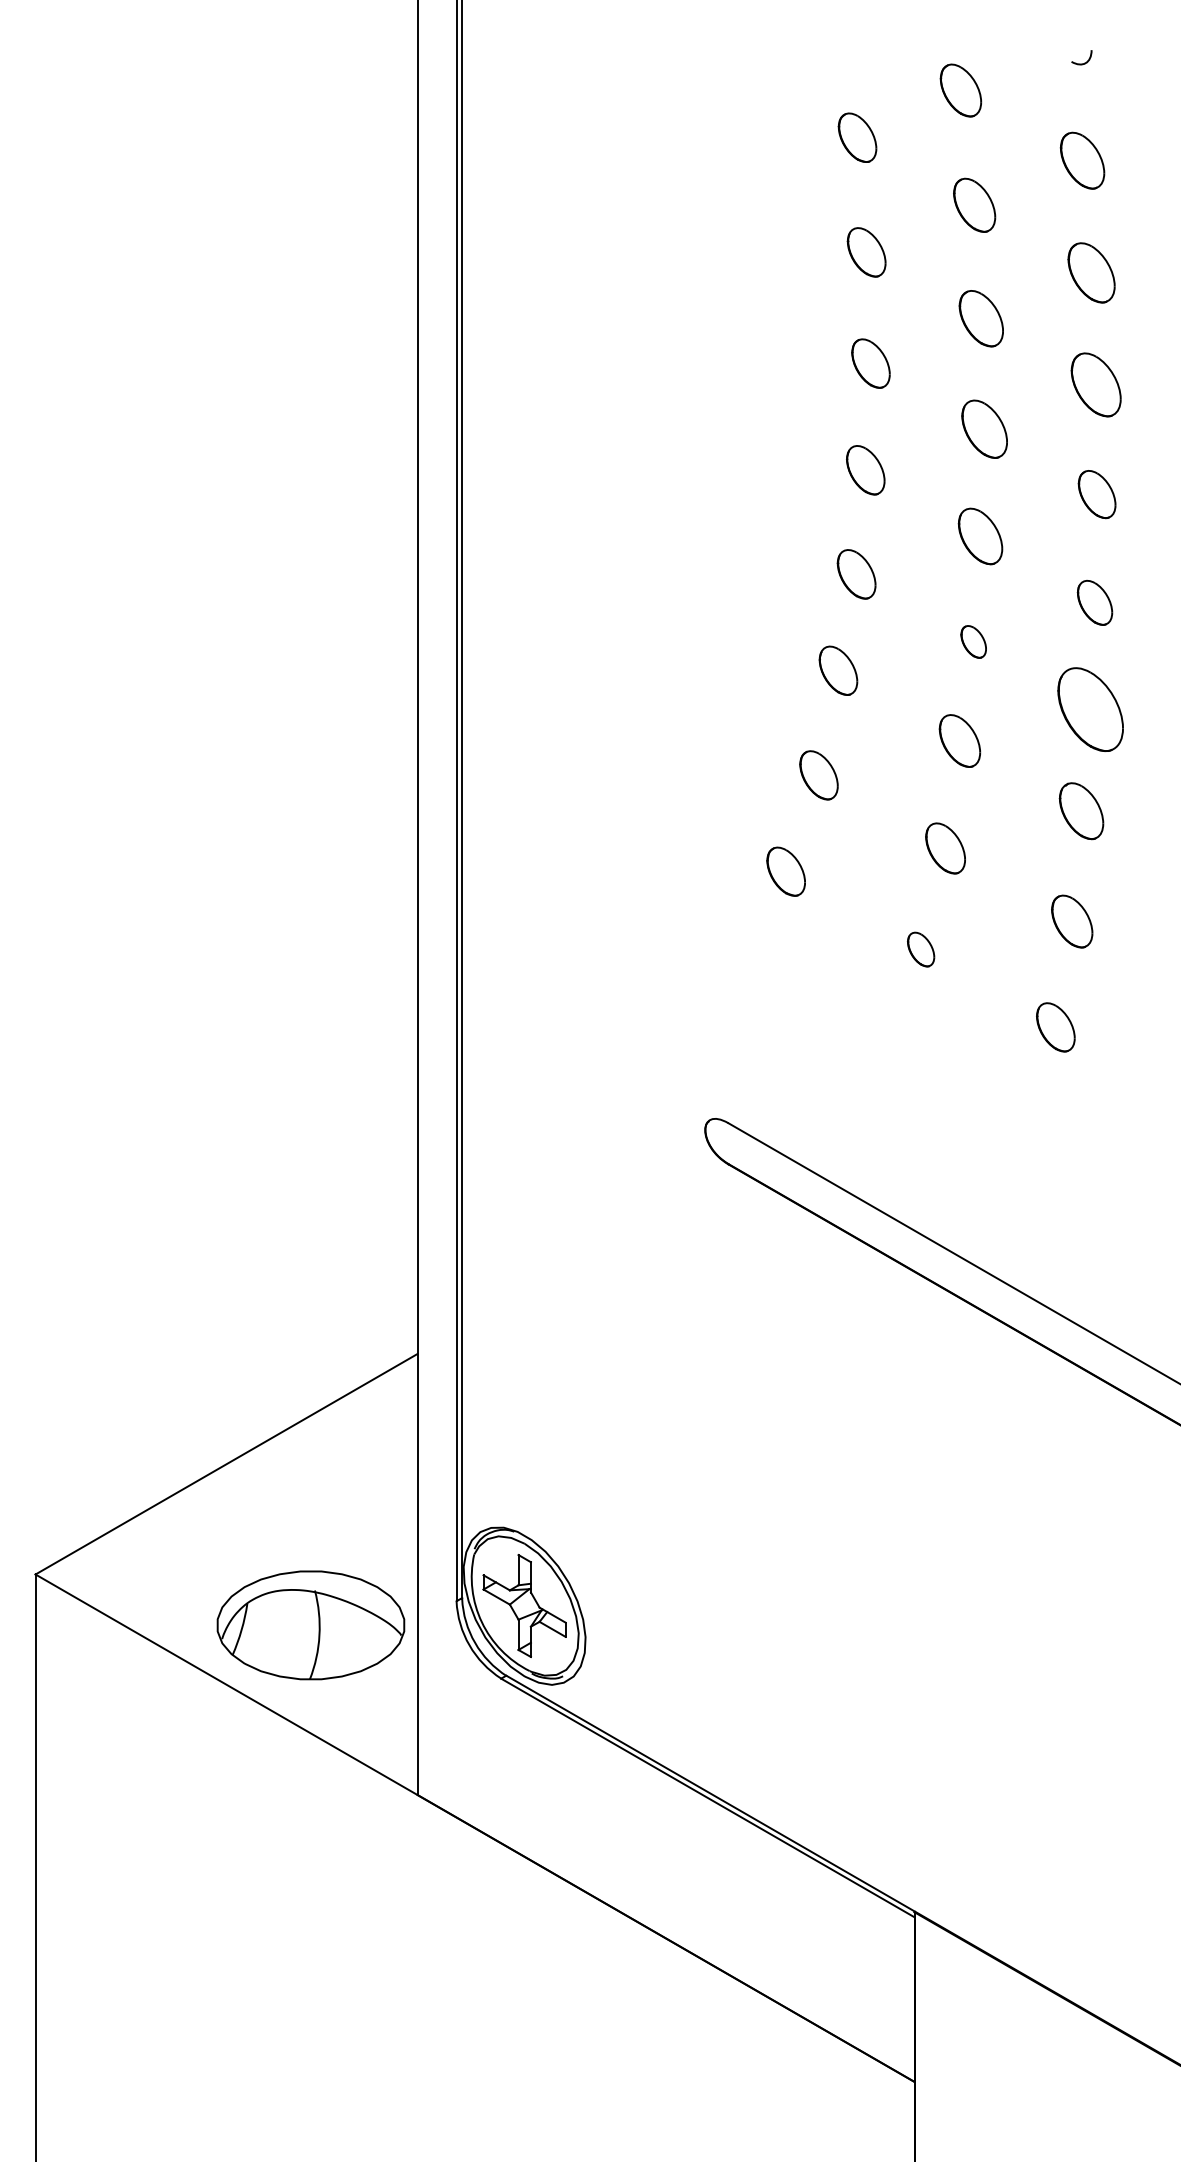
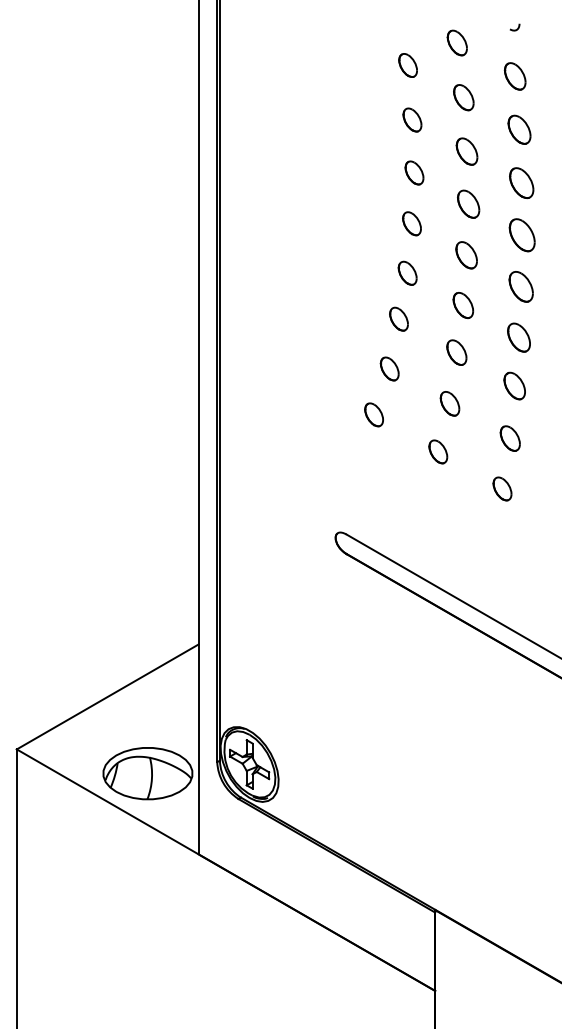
part: (1095, 494) -> (521, 235), size x1.43
part: (1093, 602) -> (520, 286), size x1.43
part: (973, 641) -> (463, 305), size x1.67
part: (1089, 709) -> (518, 337), size x0.71
part: (921, 948) -> (438, 451), size x1.43

